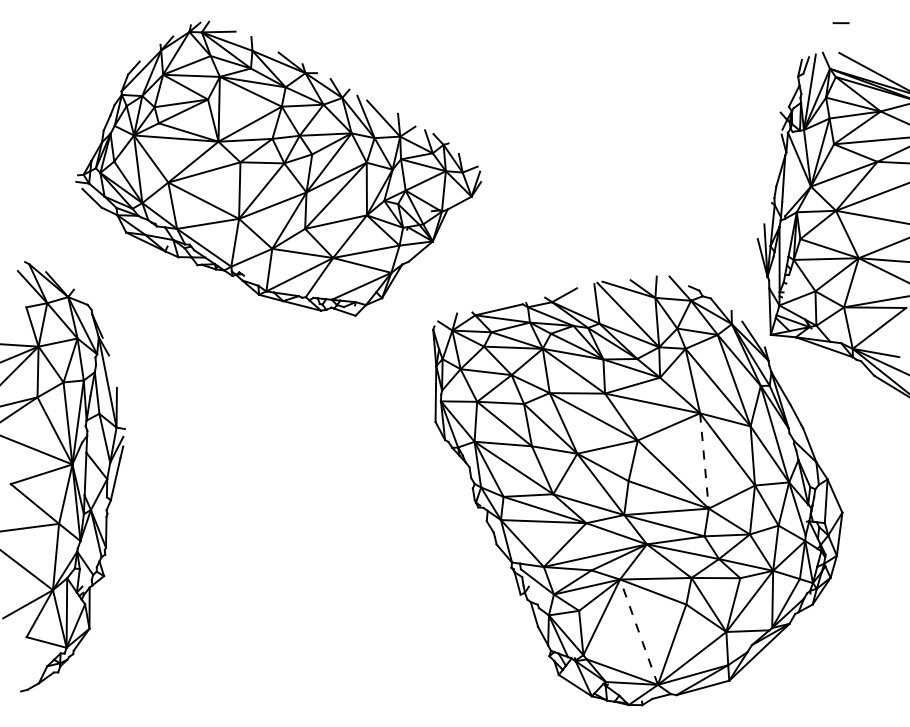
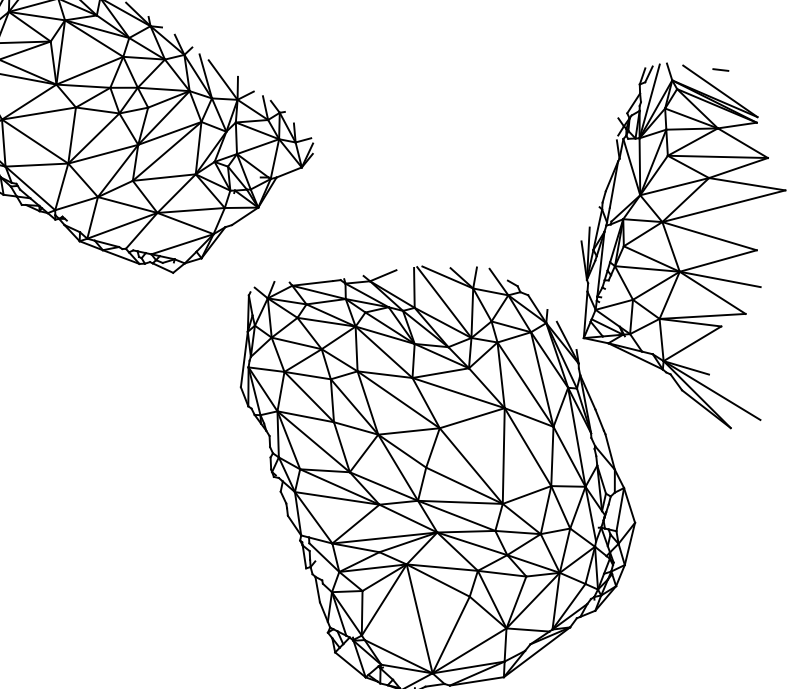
line: (840, 23) -> (720, 70), moved
line: (704, 461) -> (503, 456), dashed -> solid
line: (639, 632) -> (420, 619), dashed -> solid

